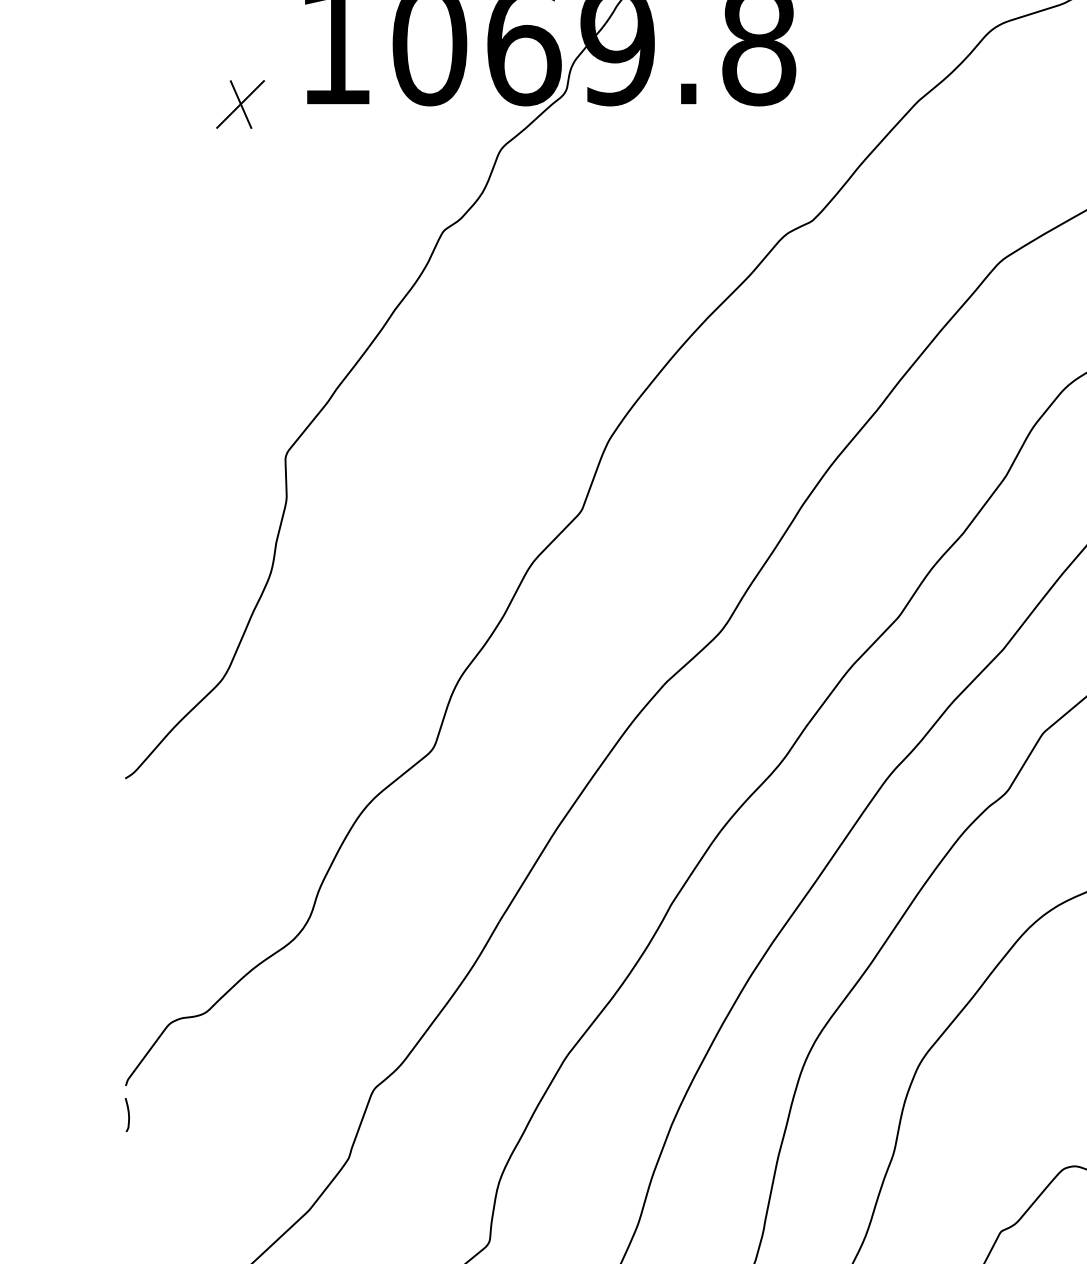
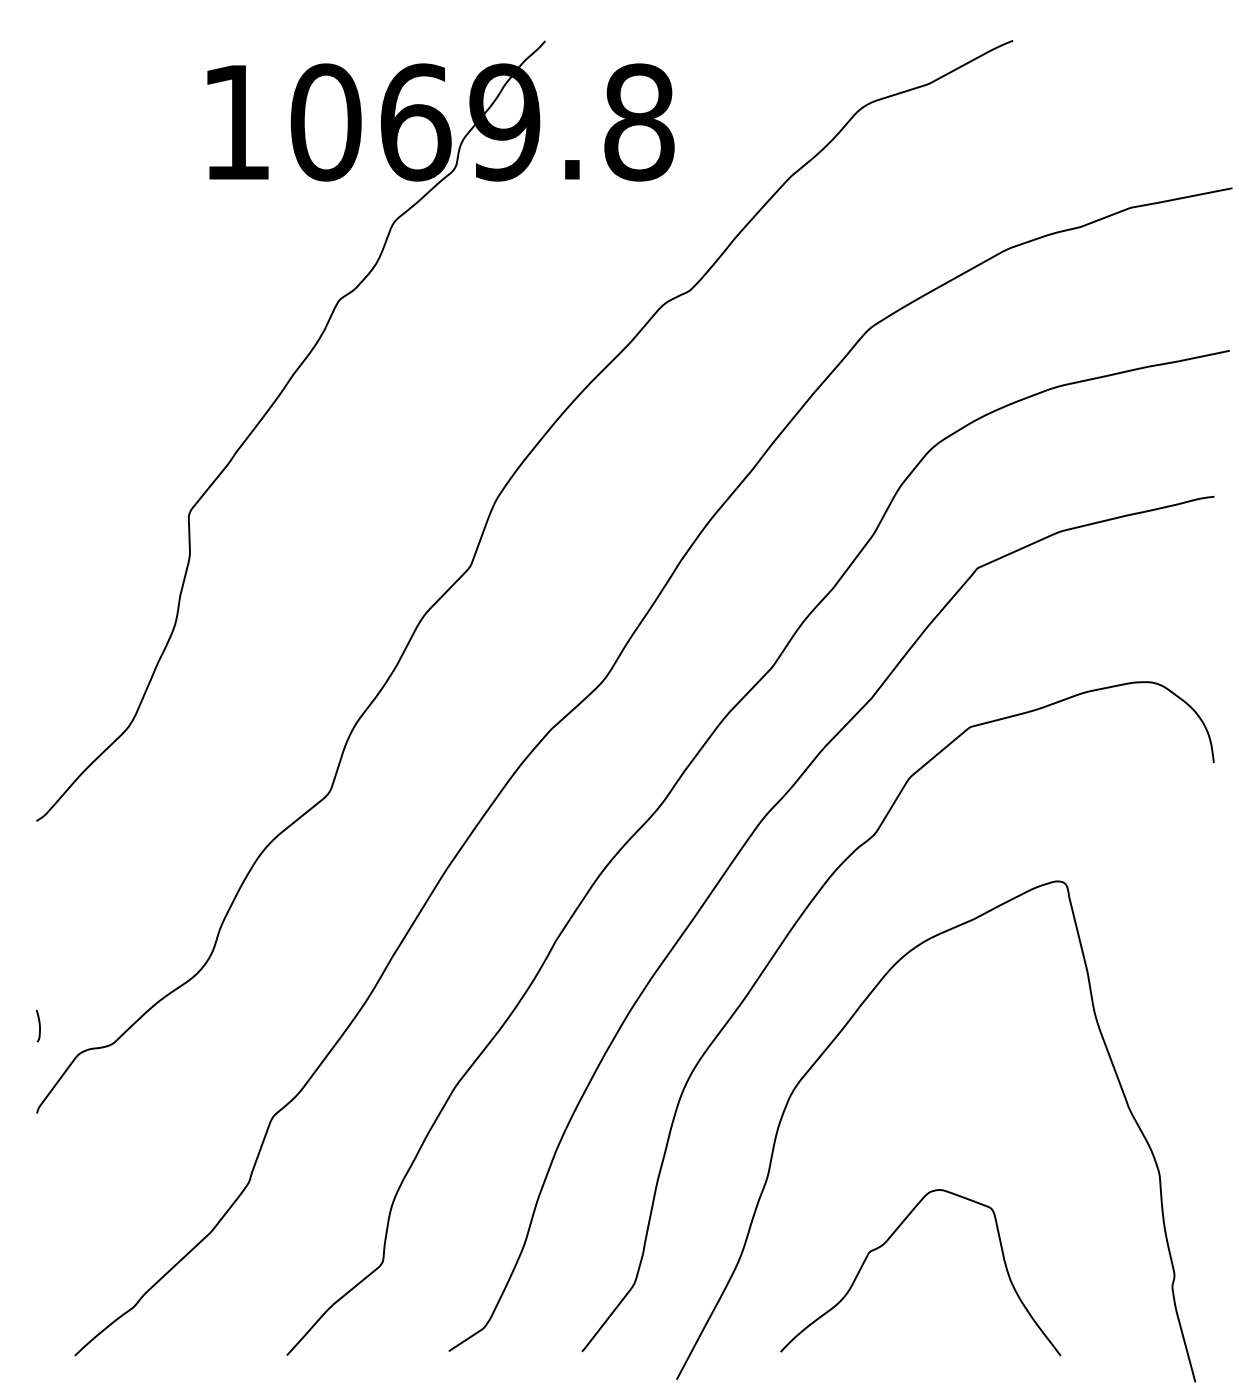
part: (239, 104) -> (145, 179), removed
curve: (128, 1115) -> (39, 1026), moved

